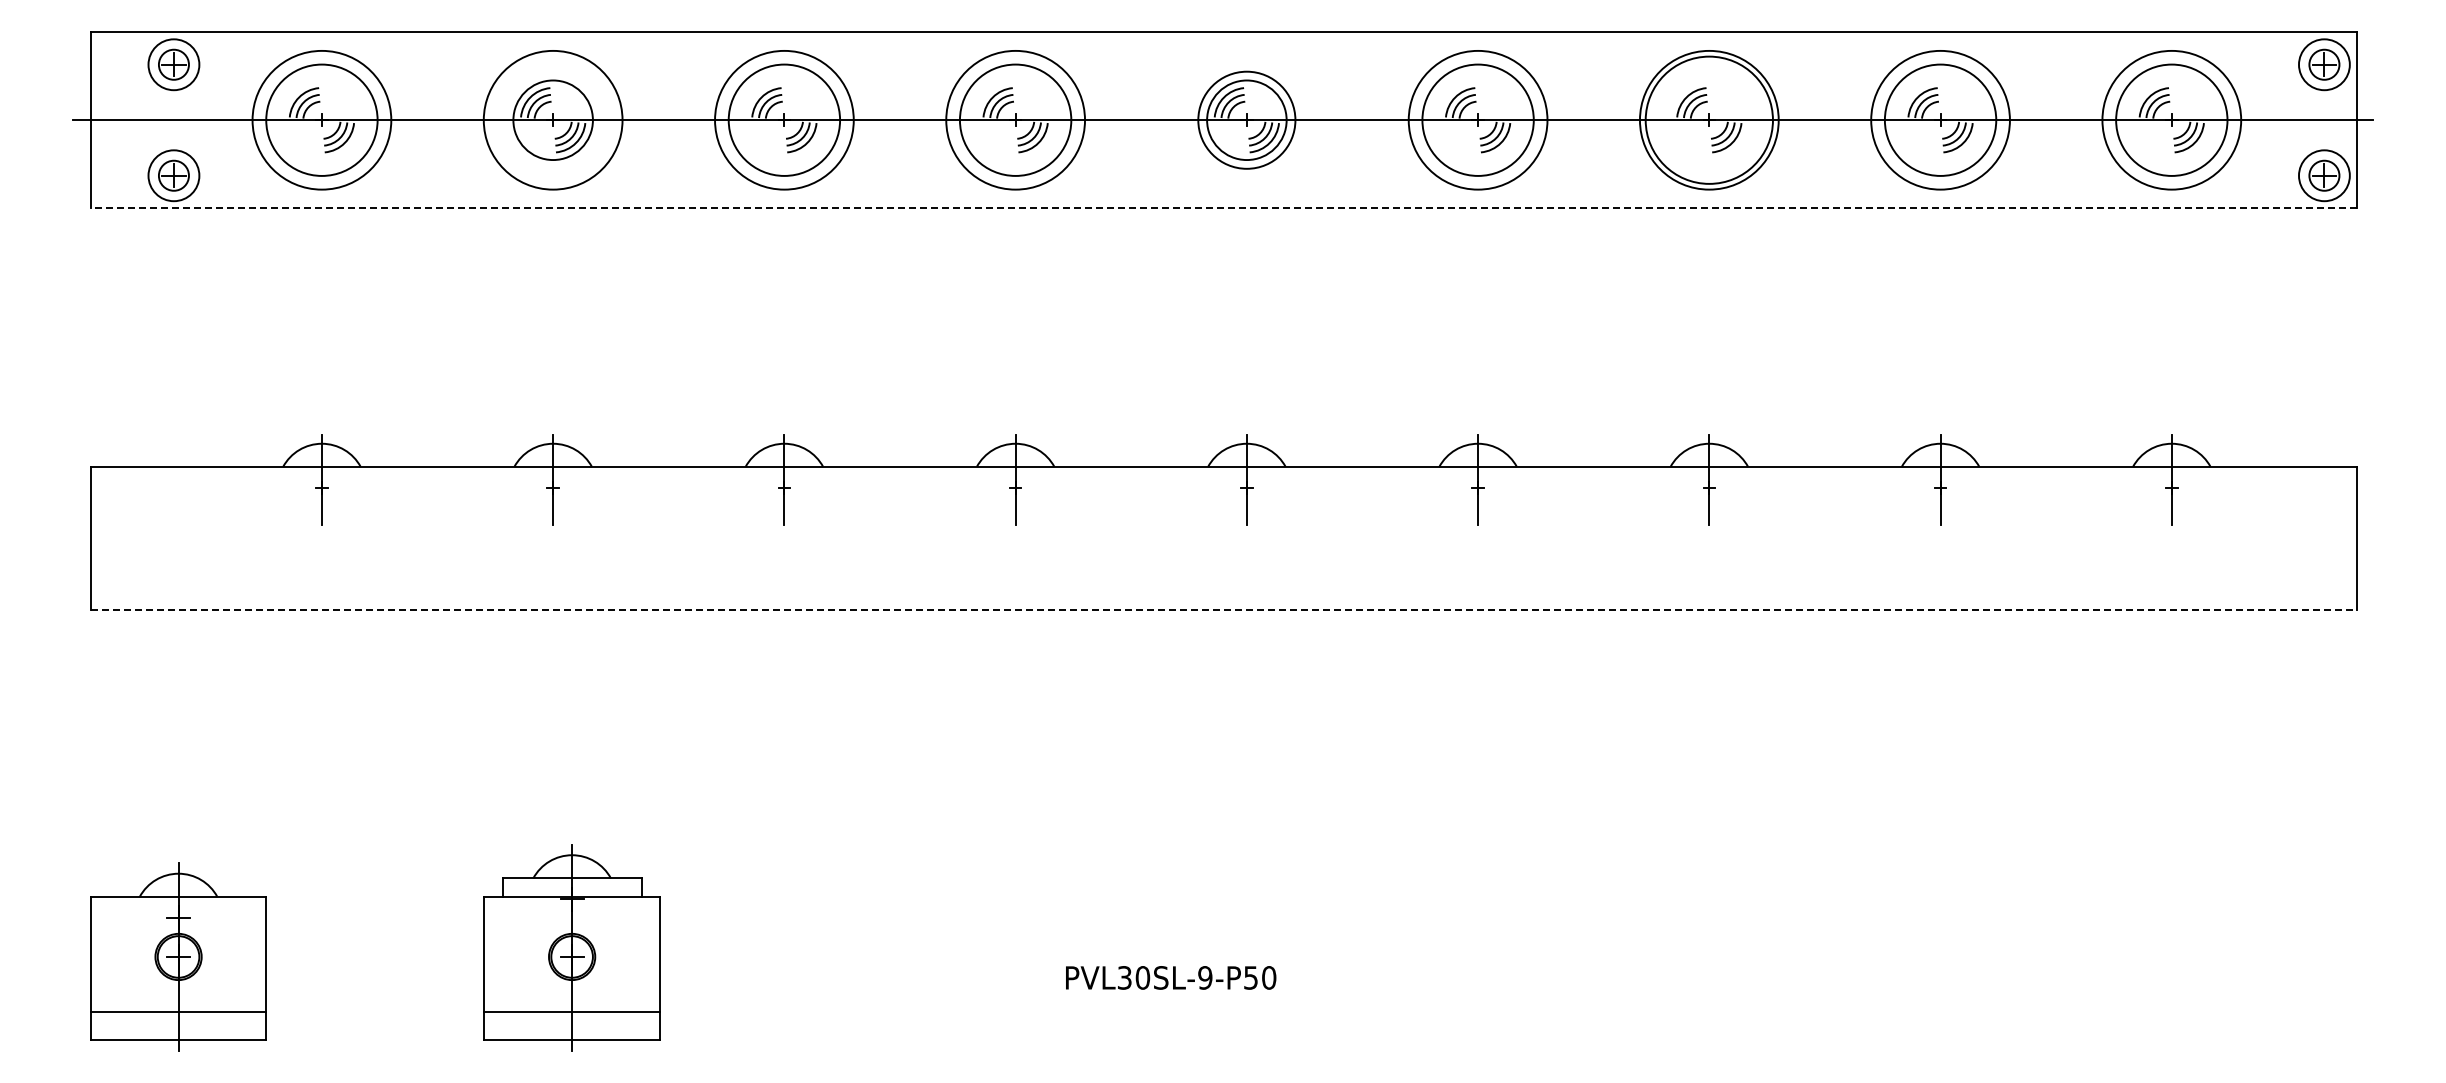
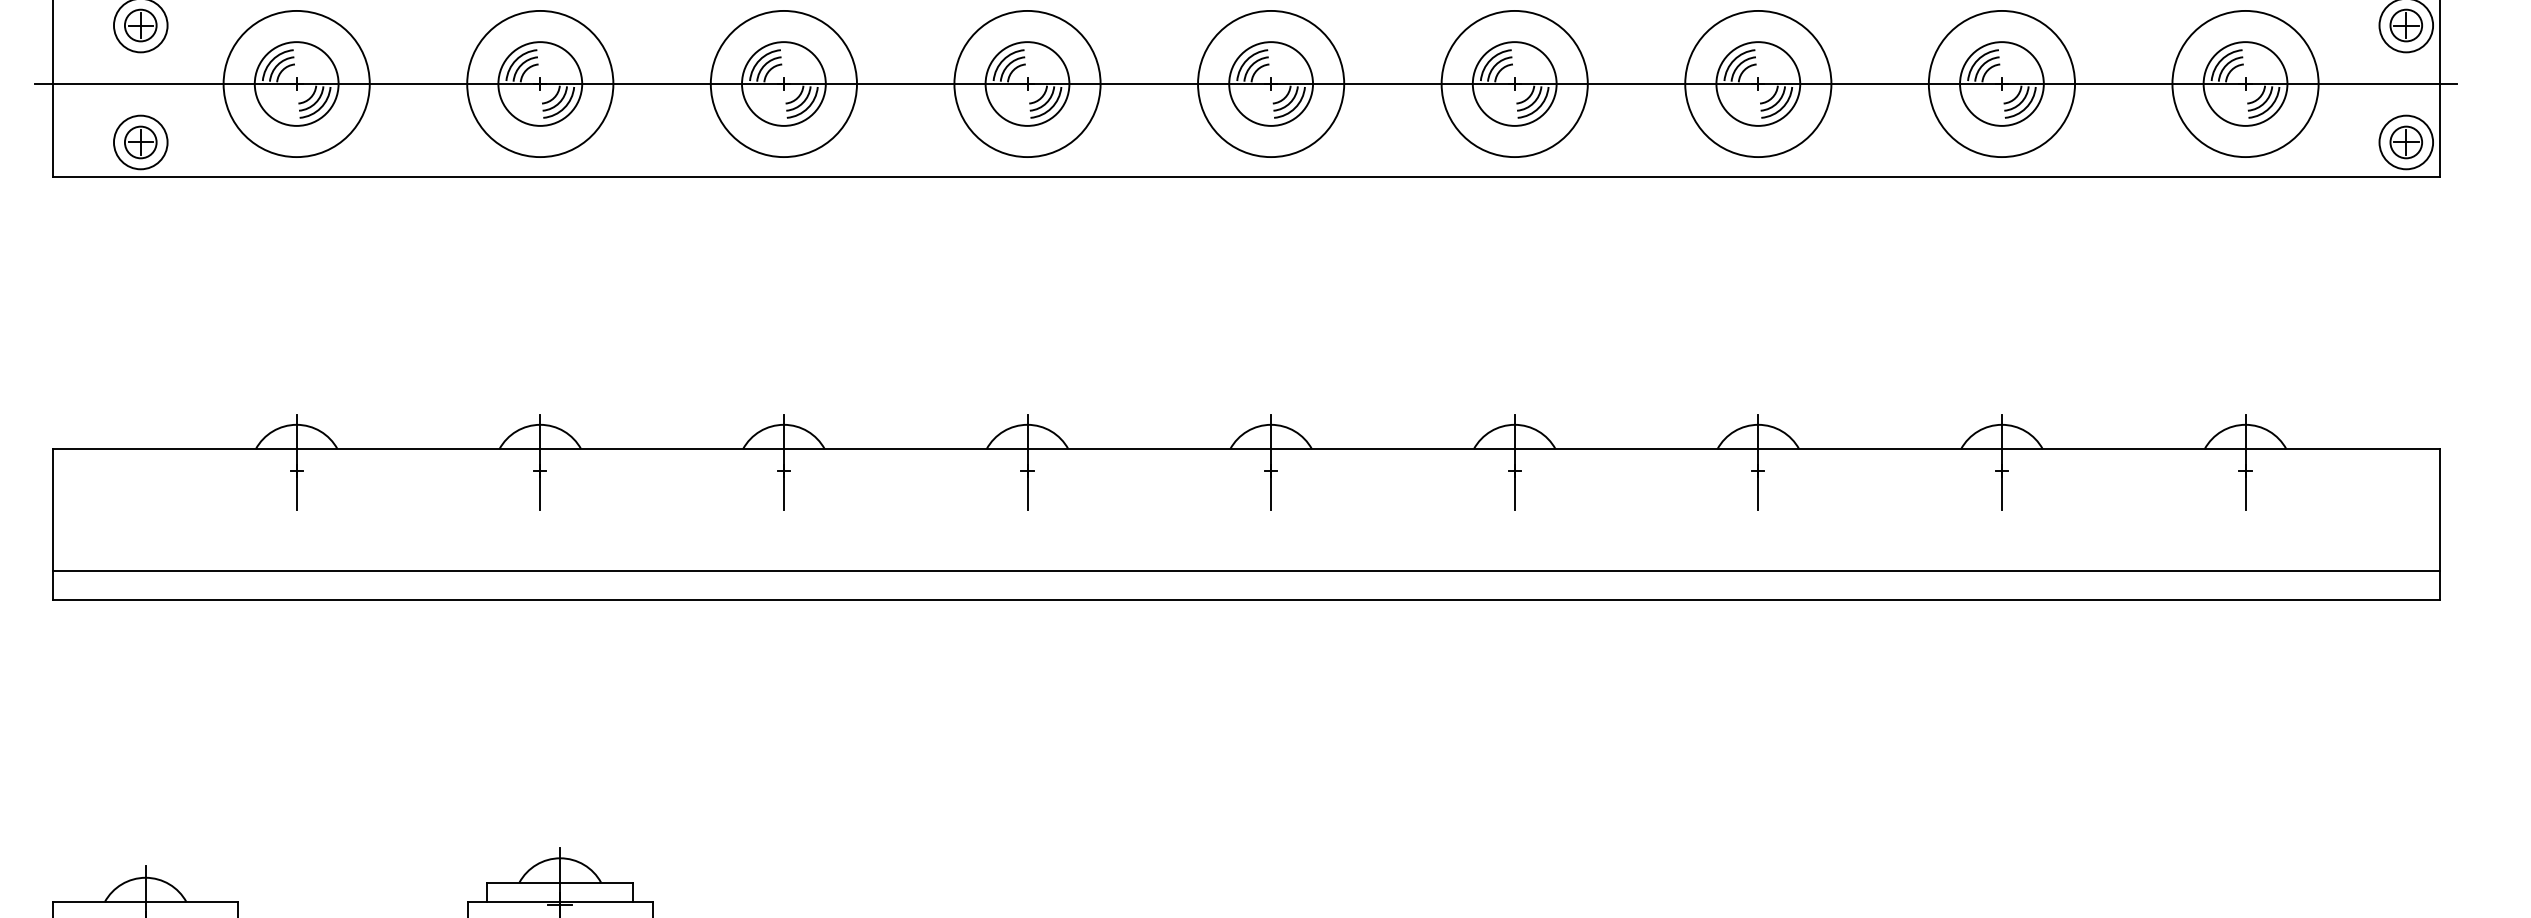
circle: (1246, 119) -> (1270, 83), size x1.43
circle: (321, 120) -> (296, 84), size x0.71
circle: (784, 120) -> (784, 84), size x0.71
circle: (1015, 120) -> (1027, 84), size x0.71
circle: (1477, 120) -> (1514, 84), size x0.71
circle: (1709, 120) -> (1758, 84), size x0.62
circle: (1940, 120) -> (2001, 84), size x0.71
circle: (2171, 120) -> (2245, 84), size x0.71
line: (1223, 208) -> (1246, 176), dashed -> solid
line: (1223, 582) -> (1246, 570), added
line: (1224, 610) -> (1247, 600), dashed -> solid

